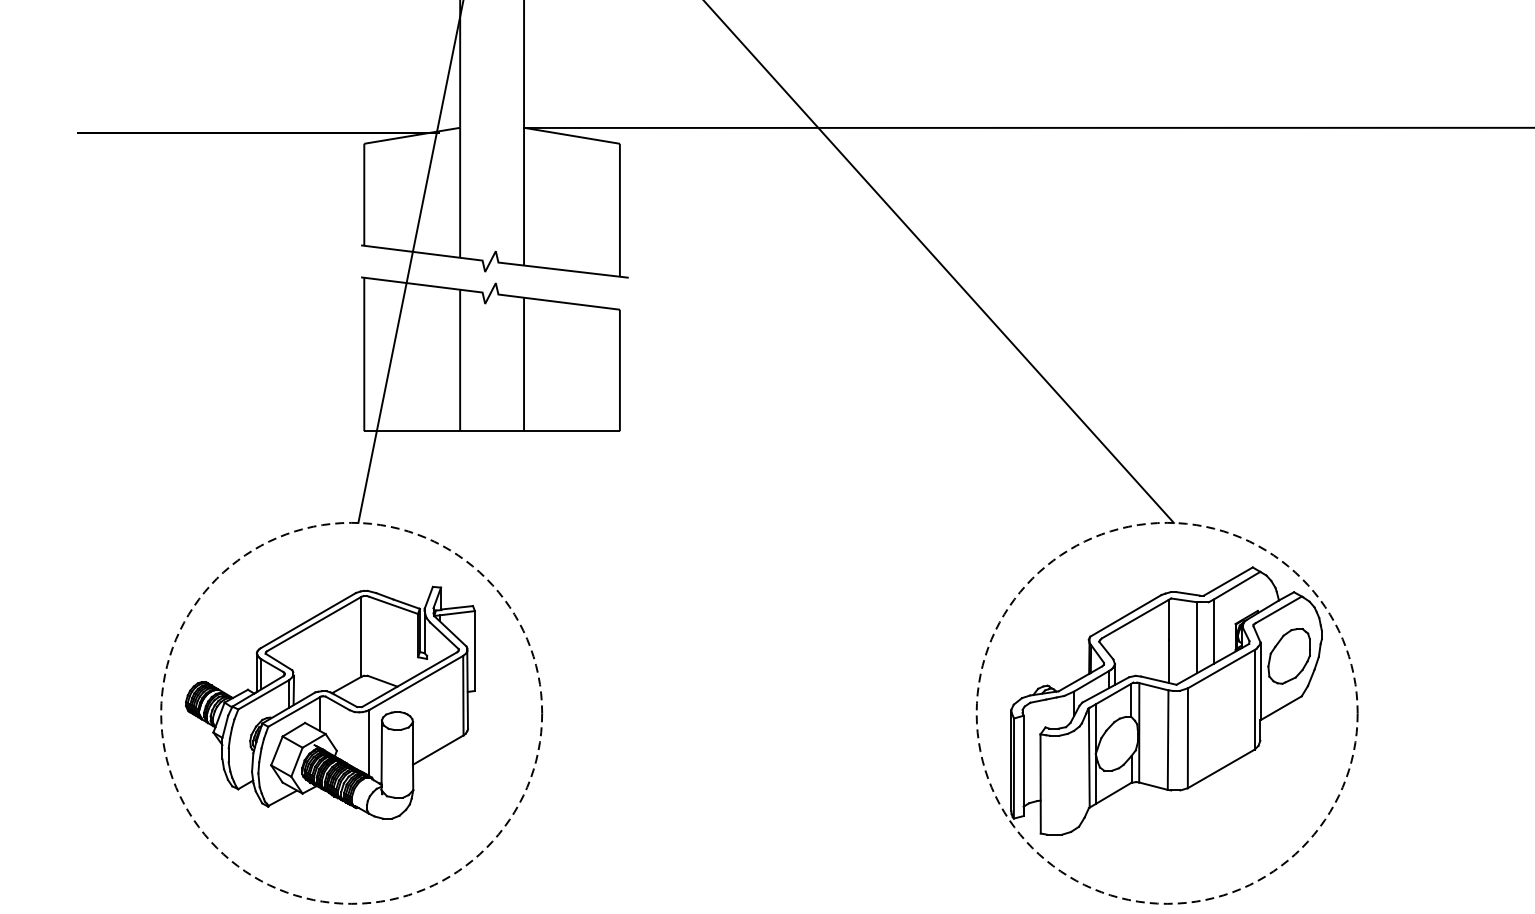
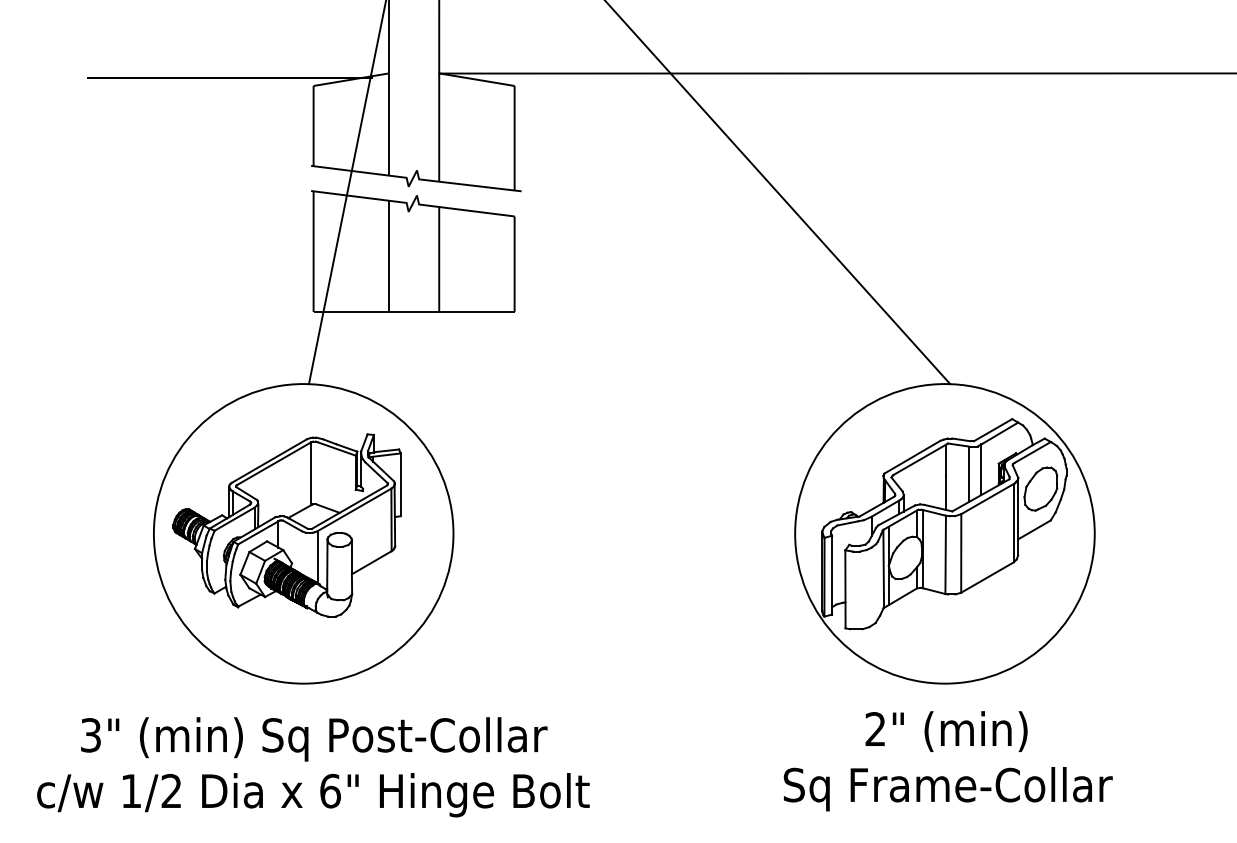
circle: (351, 712) -> (303, 533), dashed -> solid
circle: (1166, 712) -> (944, 533), dashed -> solid

